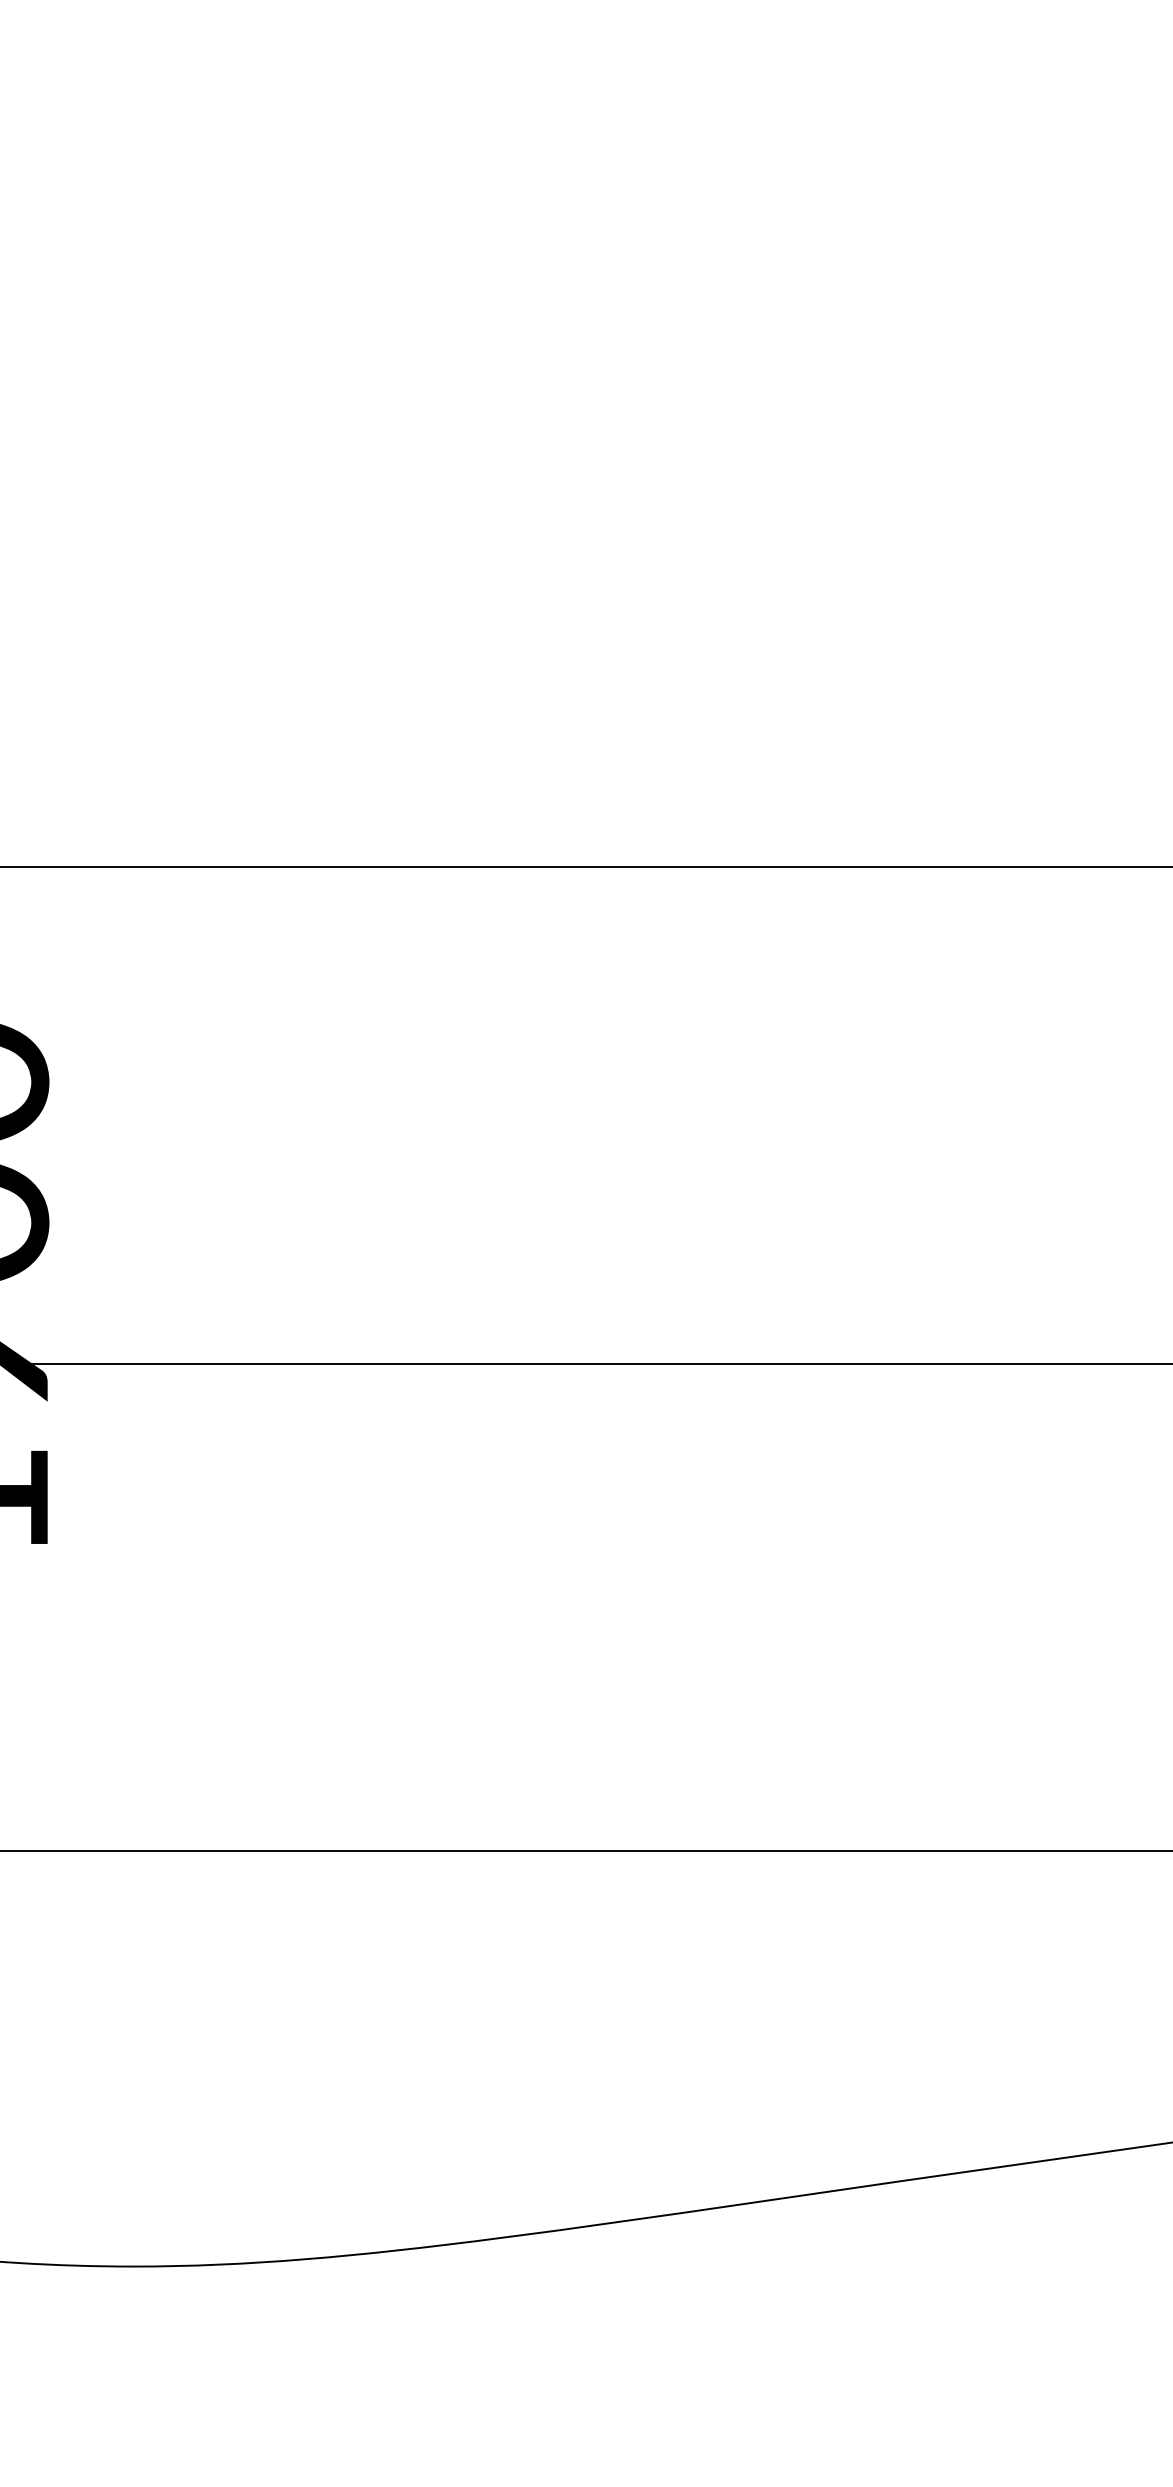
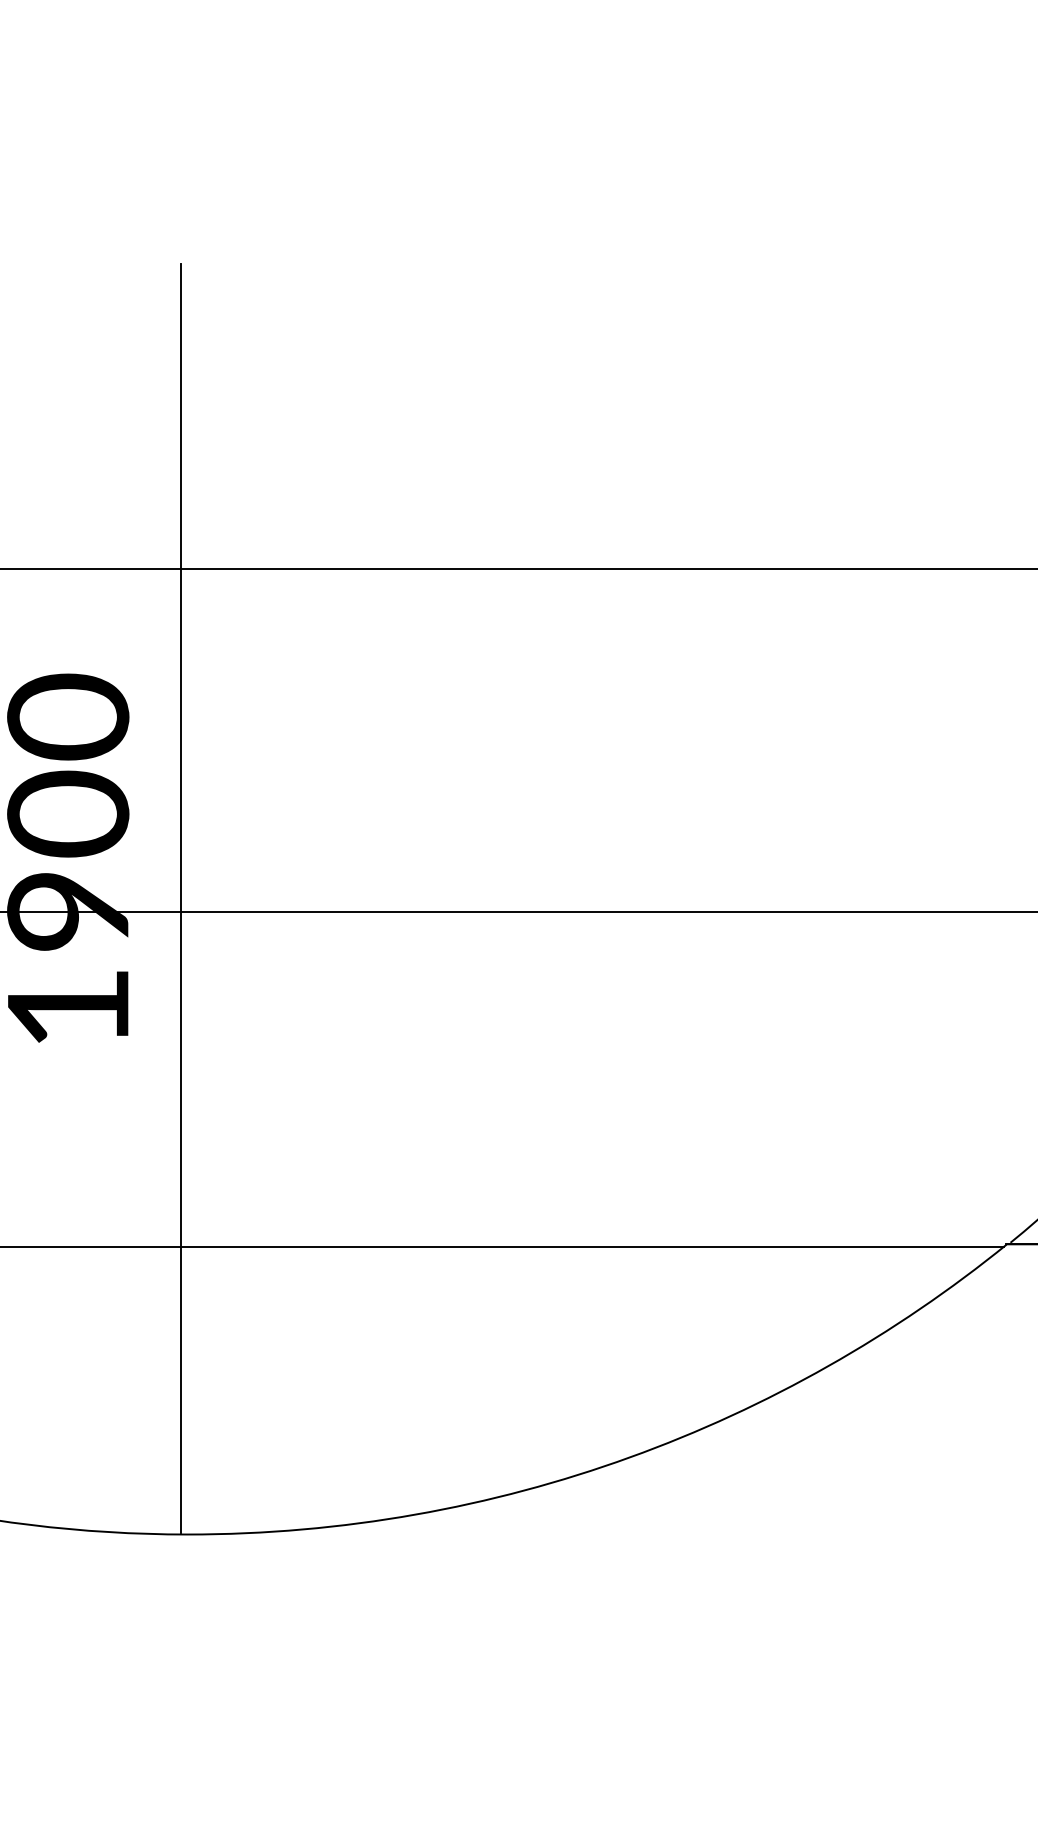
line: (124, 1344) -> (181, 898), added

